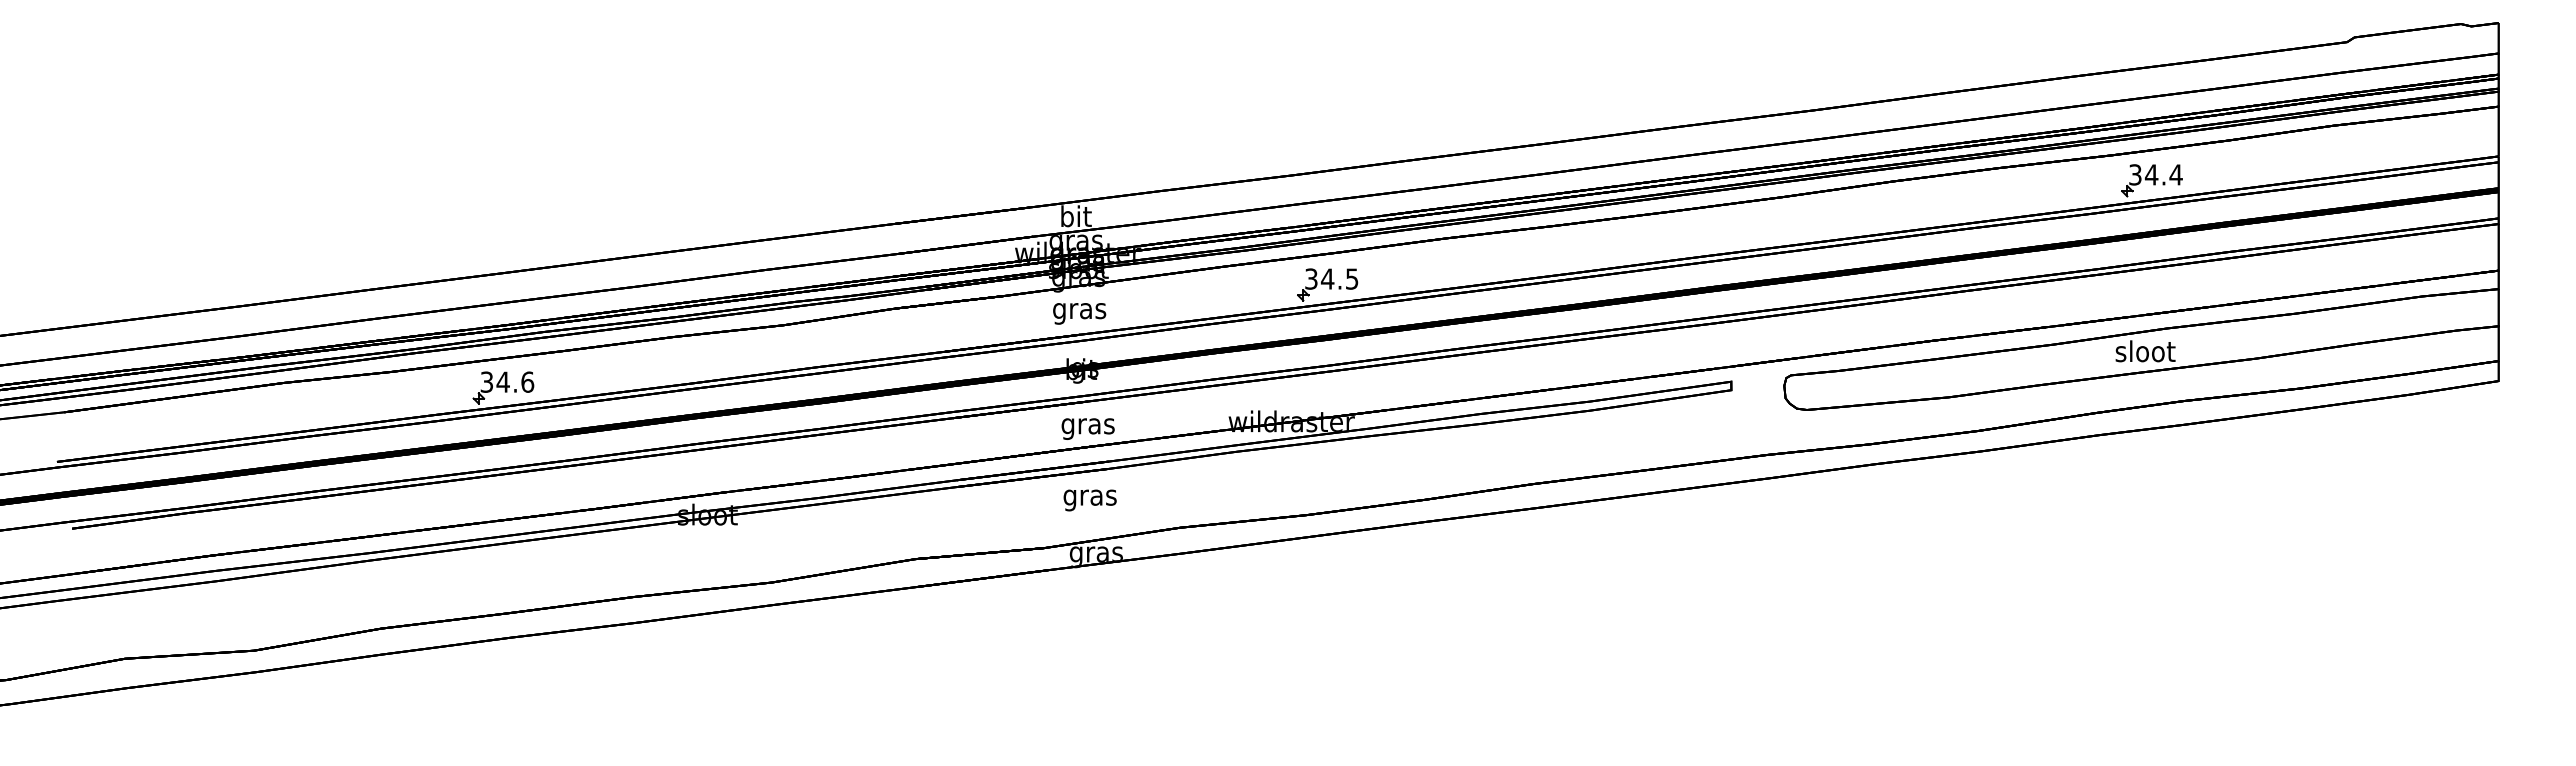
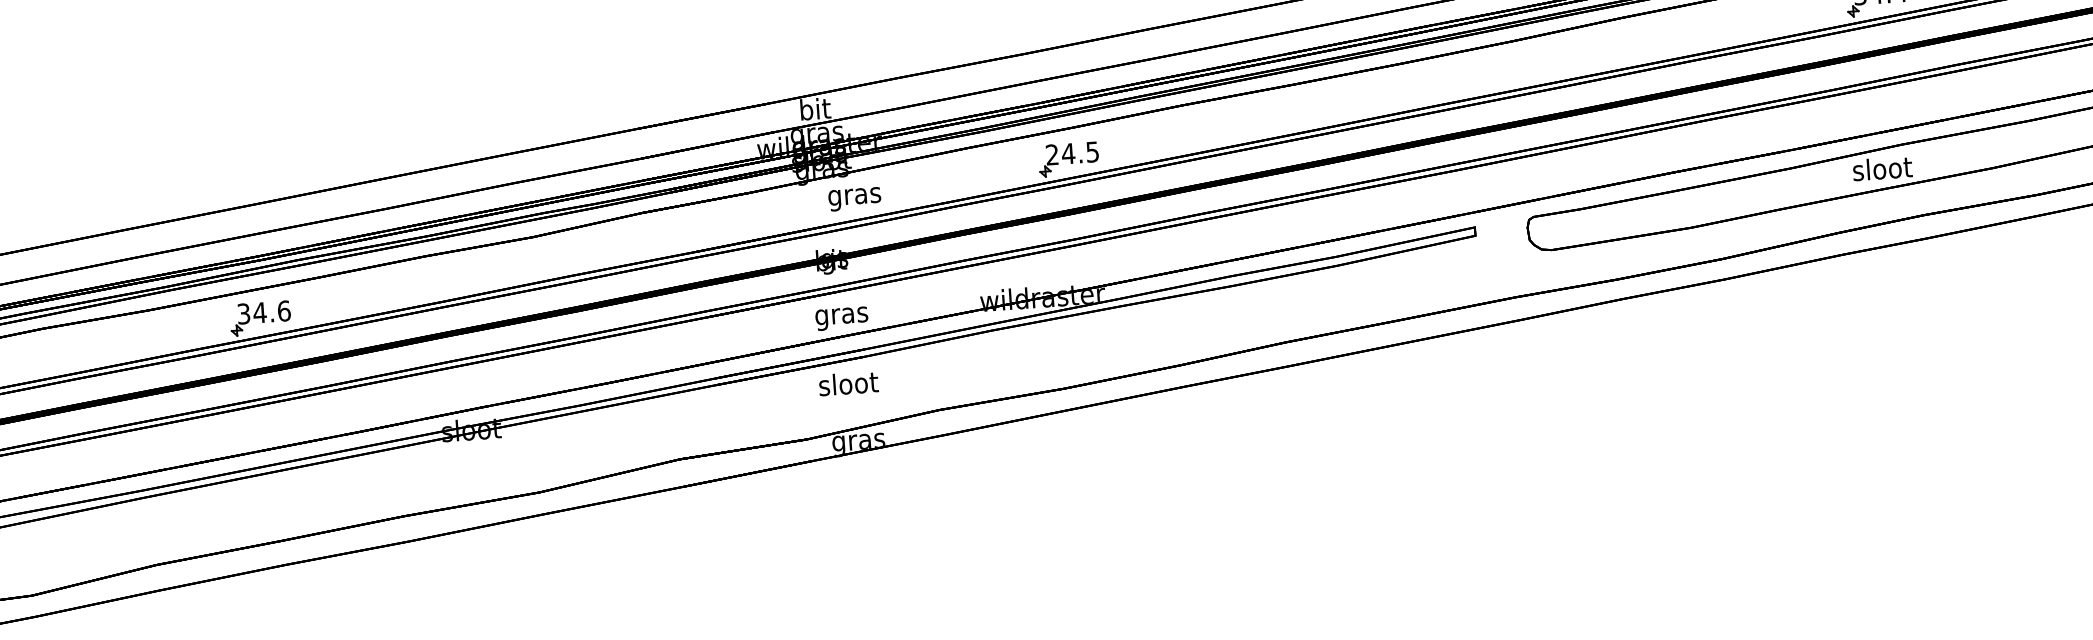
text: (1311, 278) -> (1052, 154), 34.5 -> 24.5
text: (1079, 313) -> (854, 198), moved
text: (1090, 497) -> (848, 386), gras -> sloot

